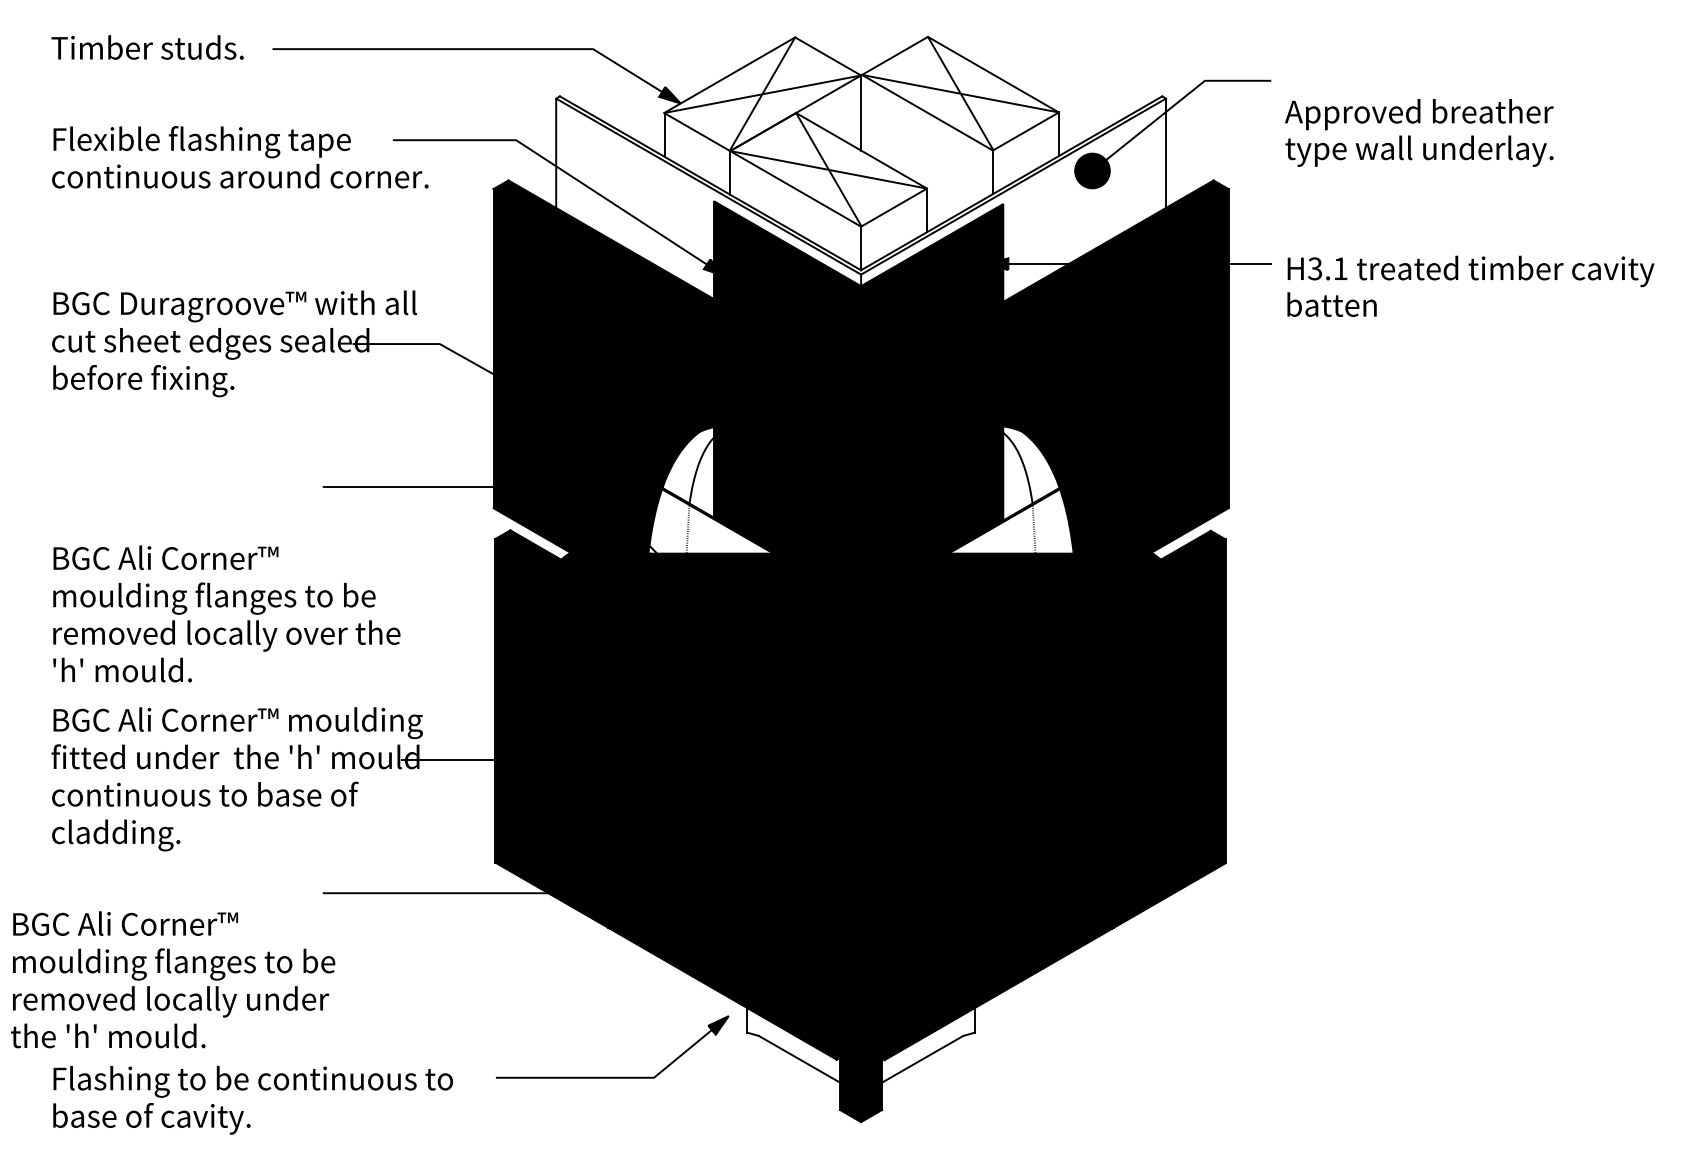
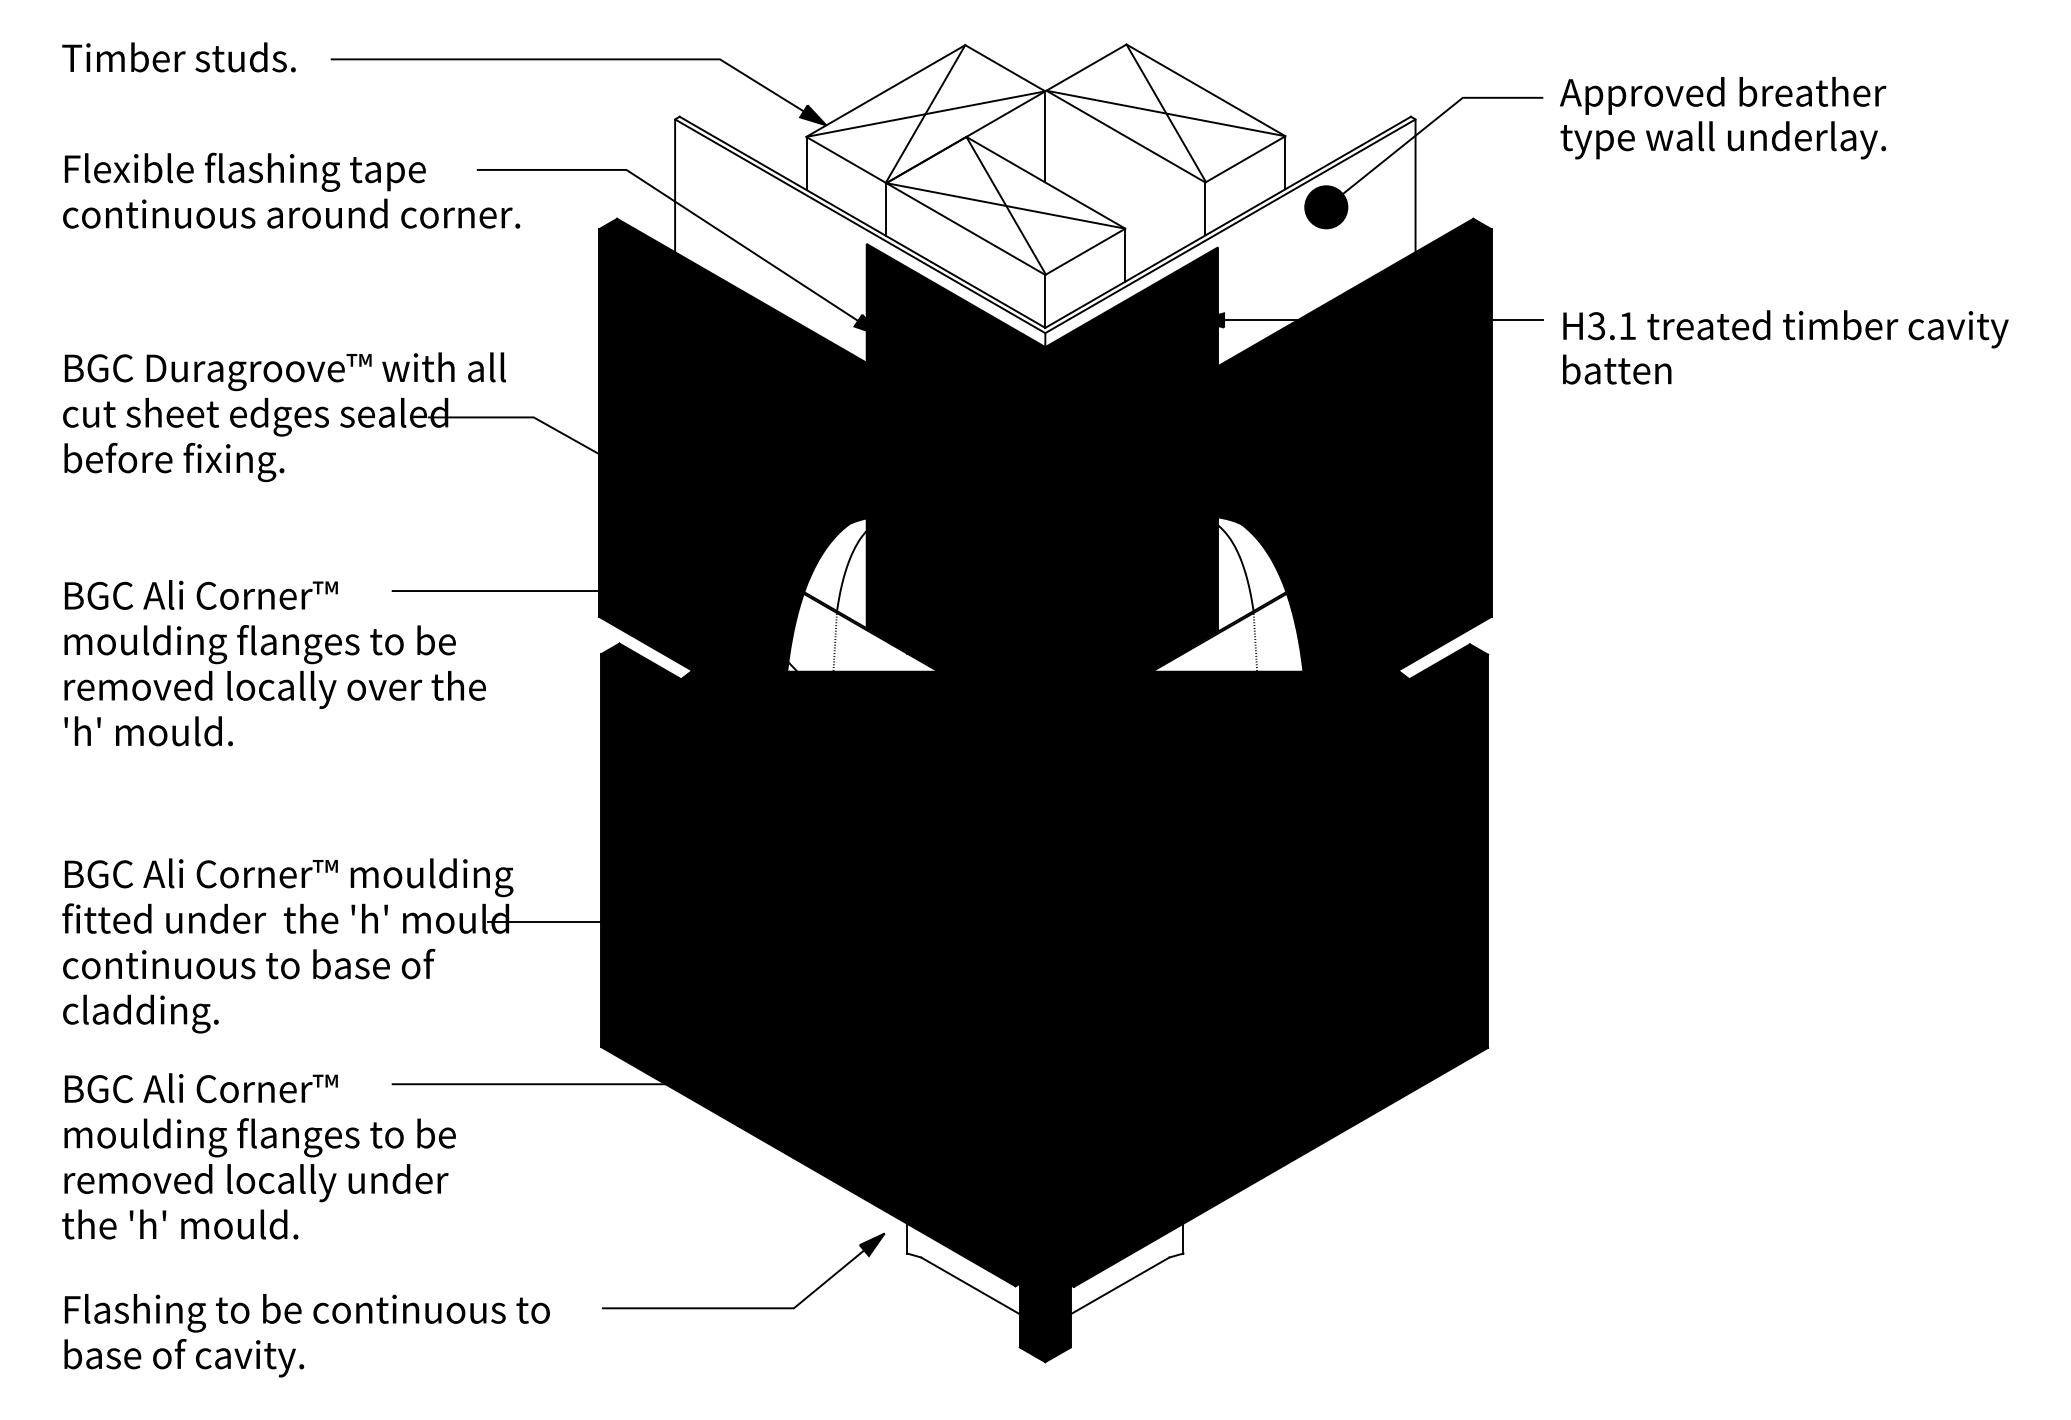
text: (1419, 133) -> (1723, 118), moved
text: (226, 614) -> (274, 663), moved
text: (172, 979) -> (258, 1156), moved

